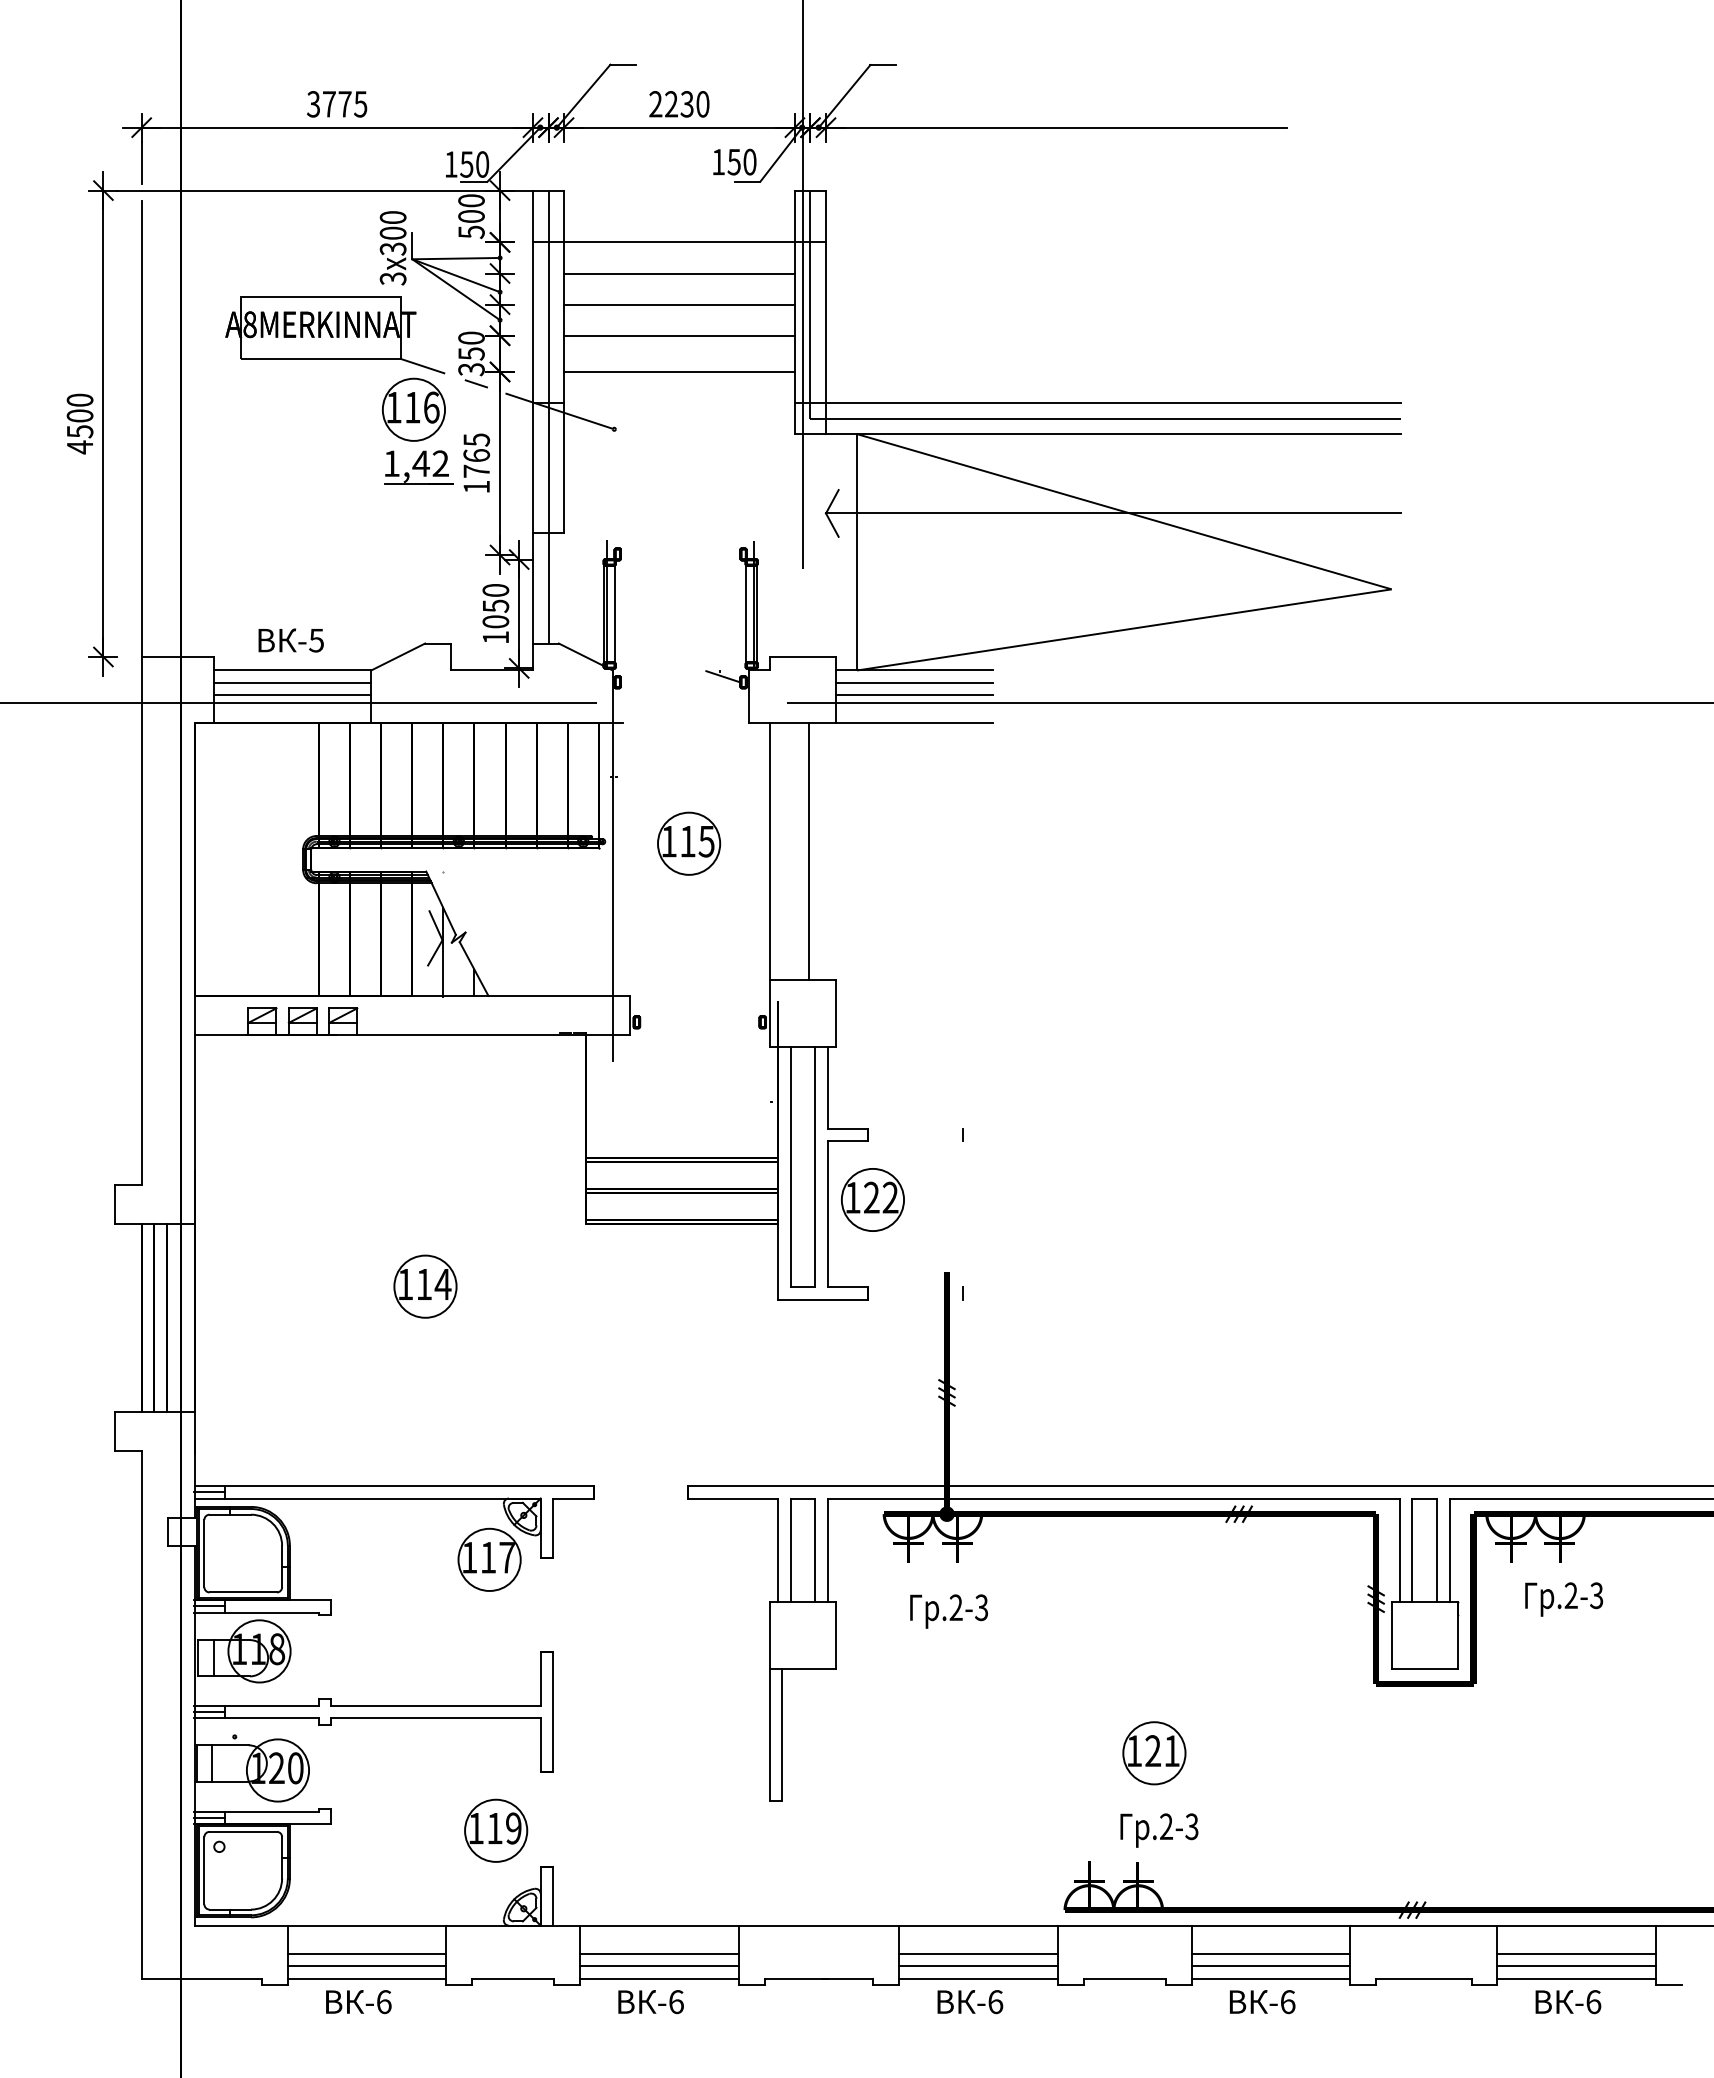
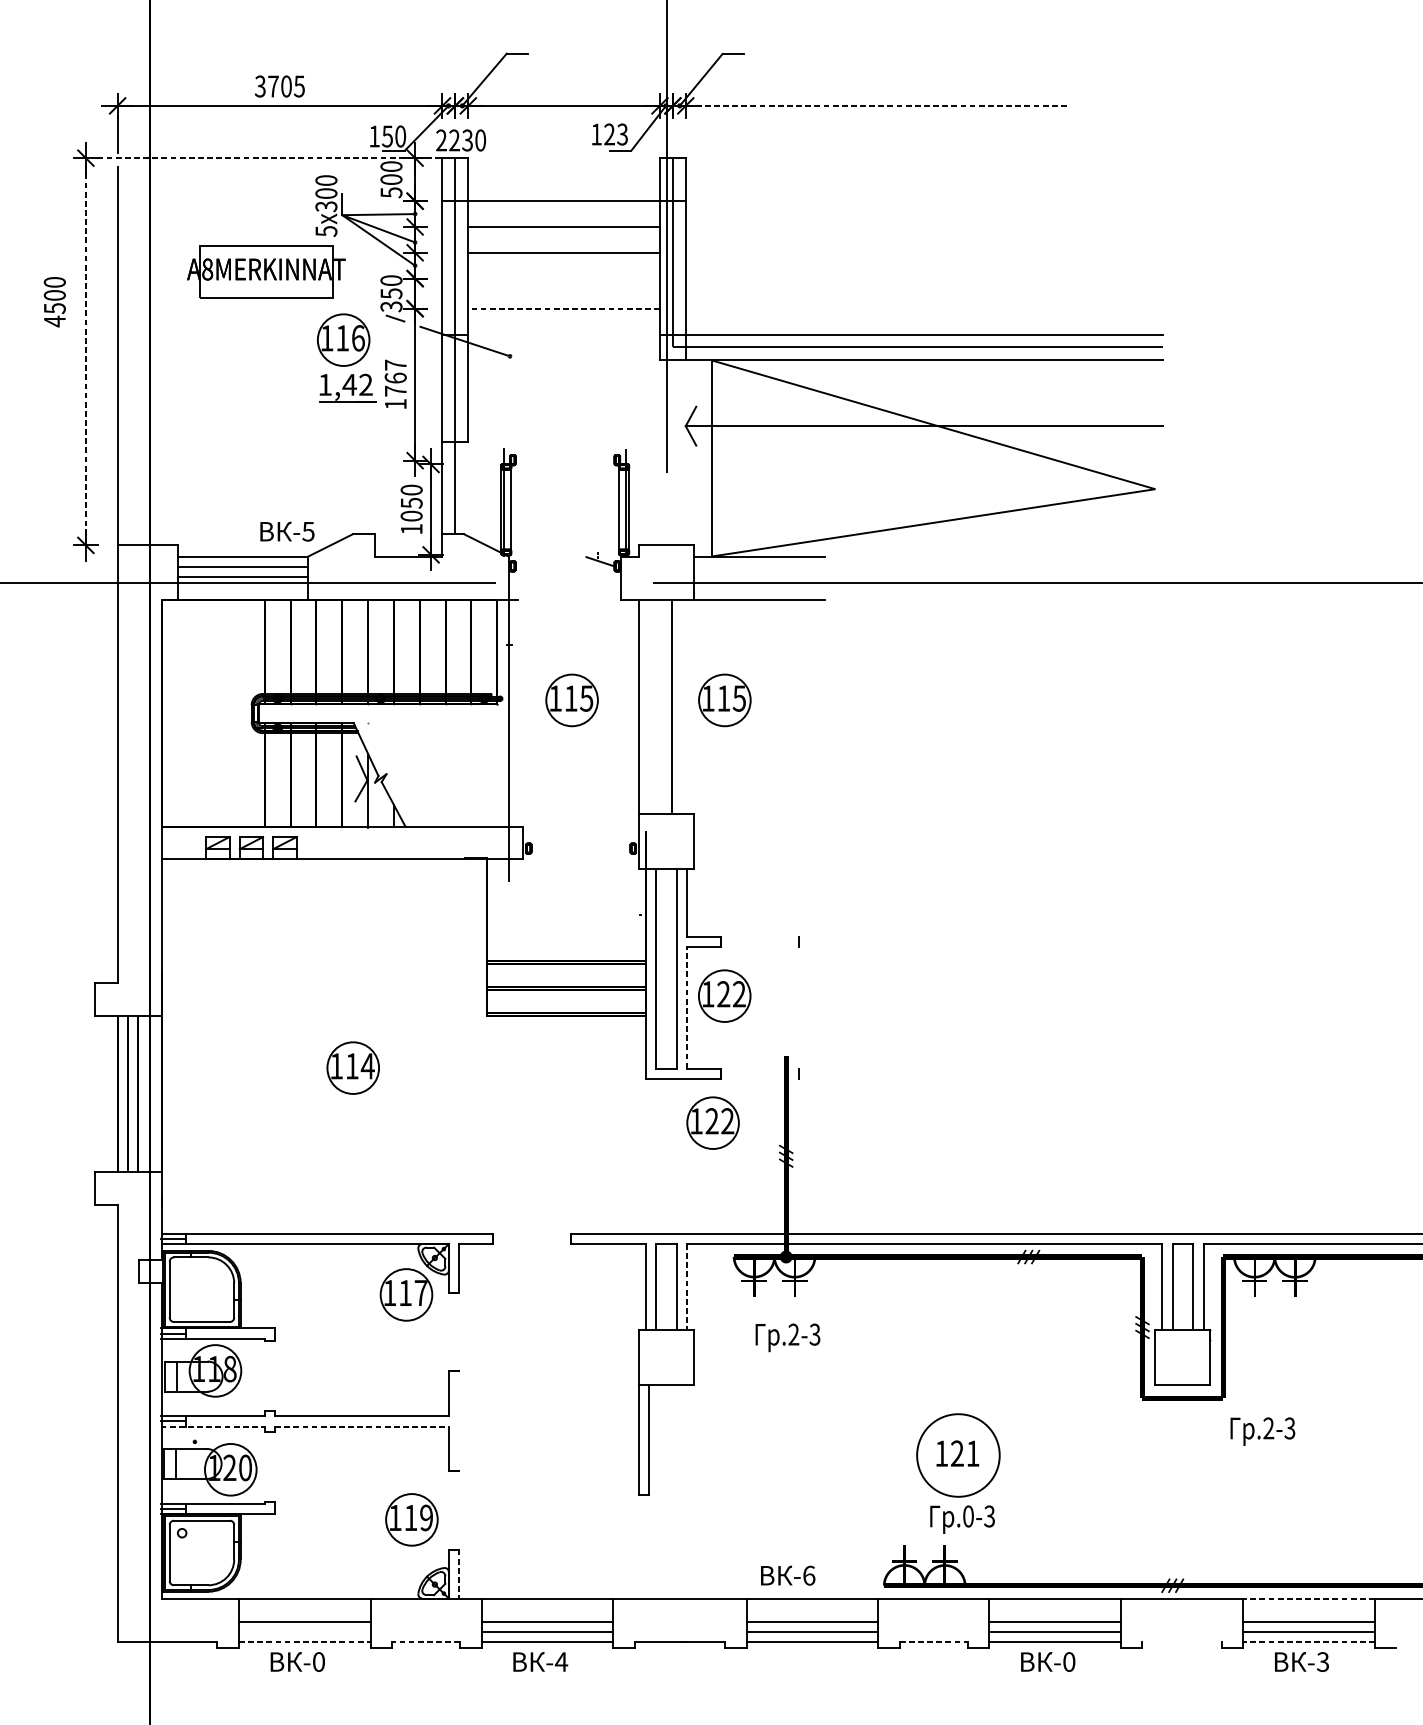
text: (344, 104) -> (286, 86), 3775 -> 3705
text: (679, 104) -> (461, 140), moved
line: (1057, 127) -> (877, 105), solid -> dashed
text: (741, 161) -> (615, 133), 150 -> 123
line: (325, 190) -> (270, 158), solid -> dashed
text: (392, 278) -> (325, 231), 3 -> 5
line: (679, 335) -> (564, 278), removed
line: (422, 366) -> (350, 304), removed
line: (679, 371) -> (564, 308), solid -> dashed
text: (79, 423) -> (54, 301), moved
line: (103, 423) -> (85, 351), solid -> dashed
text: (476, 439) -> (395, 364), 1765 -> 1767
text: (290, 640) -> (286, 531), moved
line: (914, 682) -> (759, 566), removed
line: (914, 695) -> (759, 577), removed
part: (873, 843) -> (725, 700), added
line: (827, 1213) -> (687, 1007), solid -> dashed
part: (858, 1352) -> (712, 1122), added
line: (827, 1550) -> (687, 1287), solid -> dashed
text: (1564, 1599) -> (1263, 1431), moved
line: (553, 1712) -> (459, 1421), removed
line: (256, 1718) -> (212, 1426), solid -> dashed
line: (436, 1718) -> (362, 1426), solid -> dashed
circle: (1154, 1753) -> (958, 1455), size x1.6
text: (1166, 1826) -> (968, 1516), .2-3 -> .0-3
line: (553, 1896) -> (459, 1574), solid -> dashed
line: (1576, 1925) -> (1308, 1598), solid -> dashed
line: (366, 1966) -> (304, 1632), removed
line: (367, 1978) -> (305, 1642), solid -> dashed
line: (513, 1978) -> (426, 1642), solid -> dashed
line: (1124, 1978) -> (933, 1642), solid -> dashed
line: (1423, 1978) -> (1181, 1642), removed
line: (1576, 1978) -> (1308, 1642), solid -> dashed
text: (384, 2002) -> (319, 1662), -6 -> -0
text: (676, 2002) -> (561, 1662), -6 -> -4
text: (970, 2002) -> (788, 1576), moved
text: (1287, 2002) -> (1068, 1662), -6 -> -0
text: (1593, 2002) -> (1322, 1662), -6 -> -3

